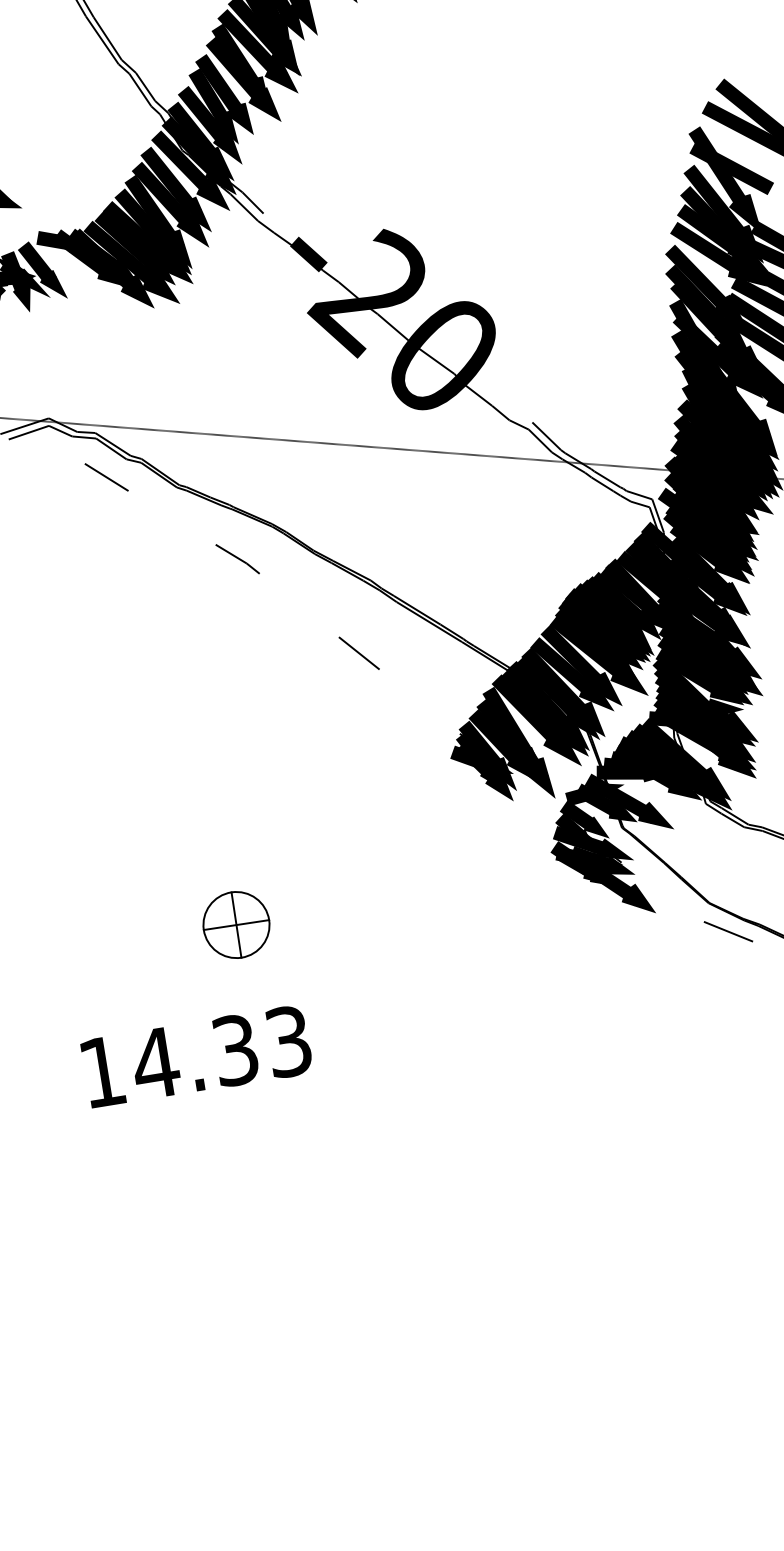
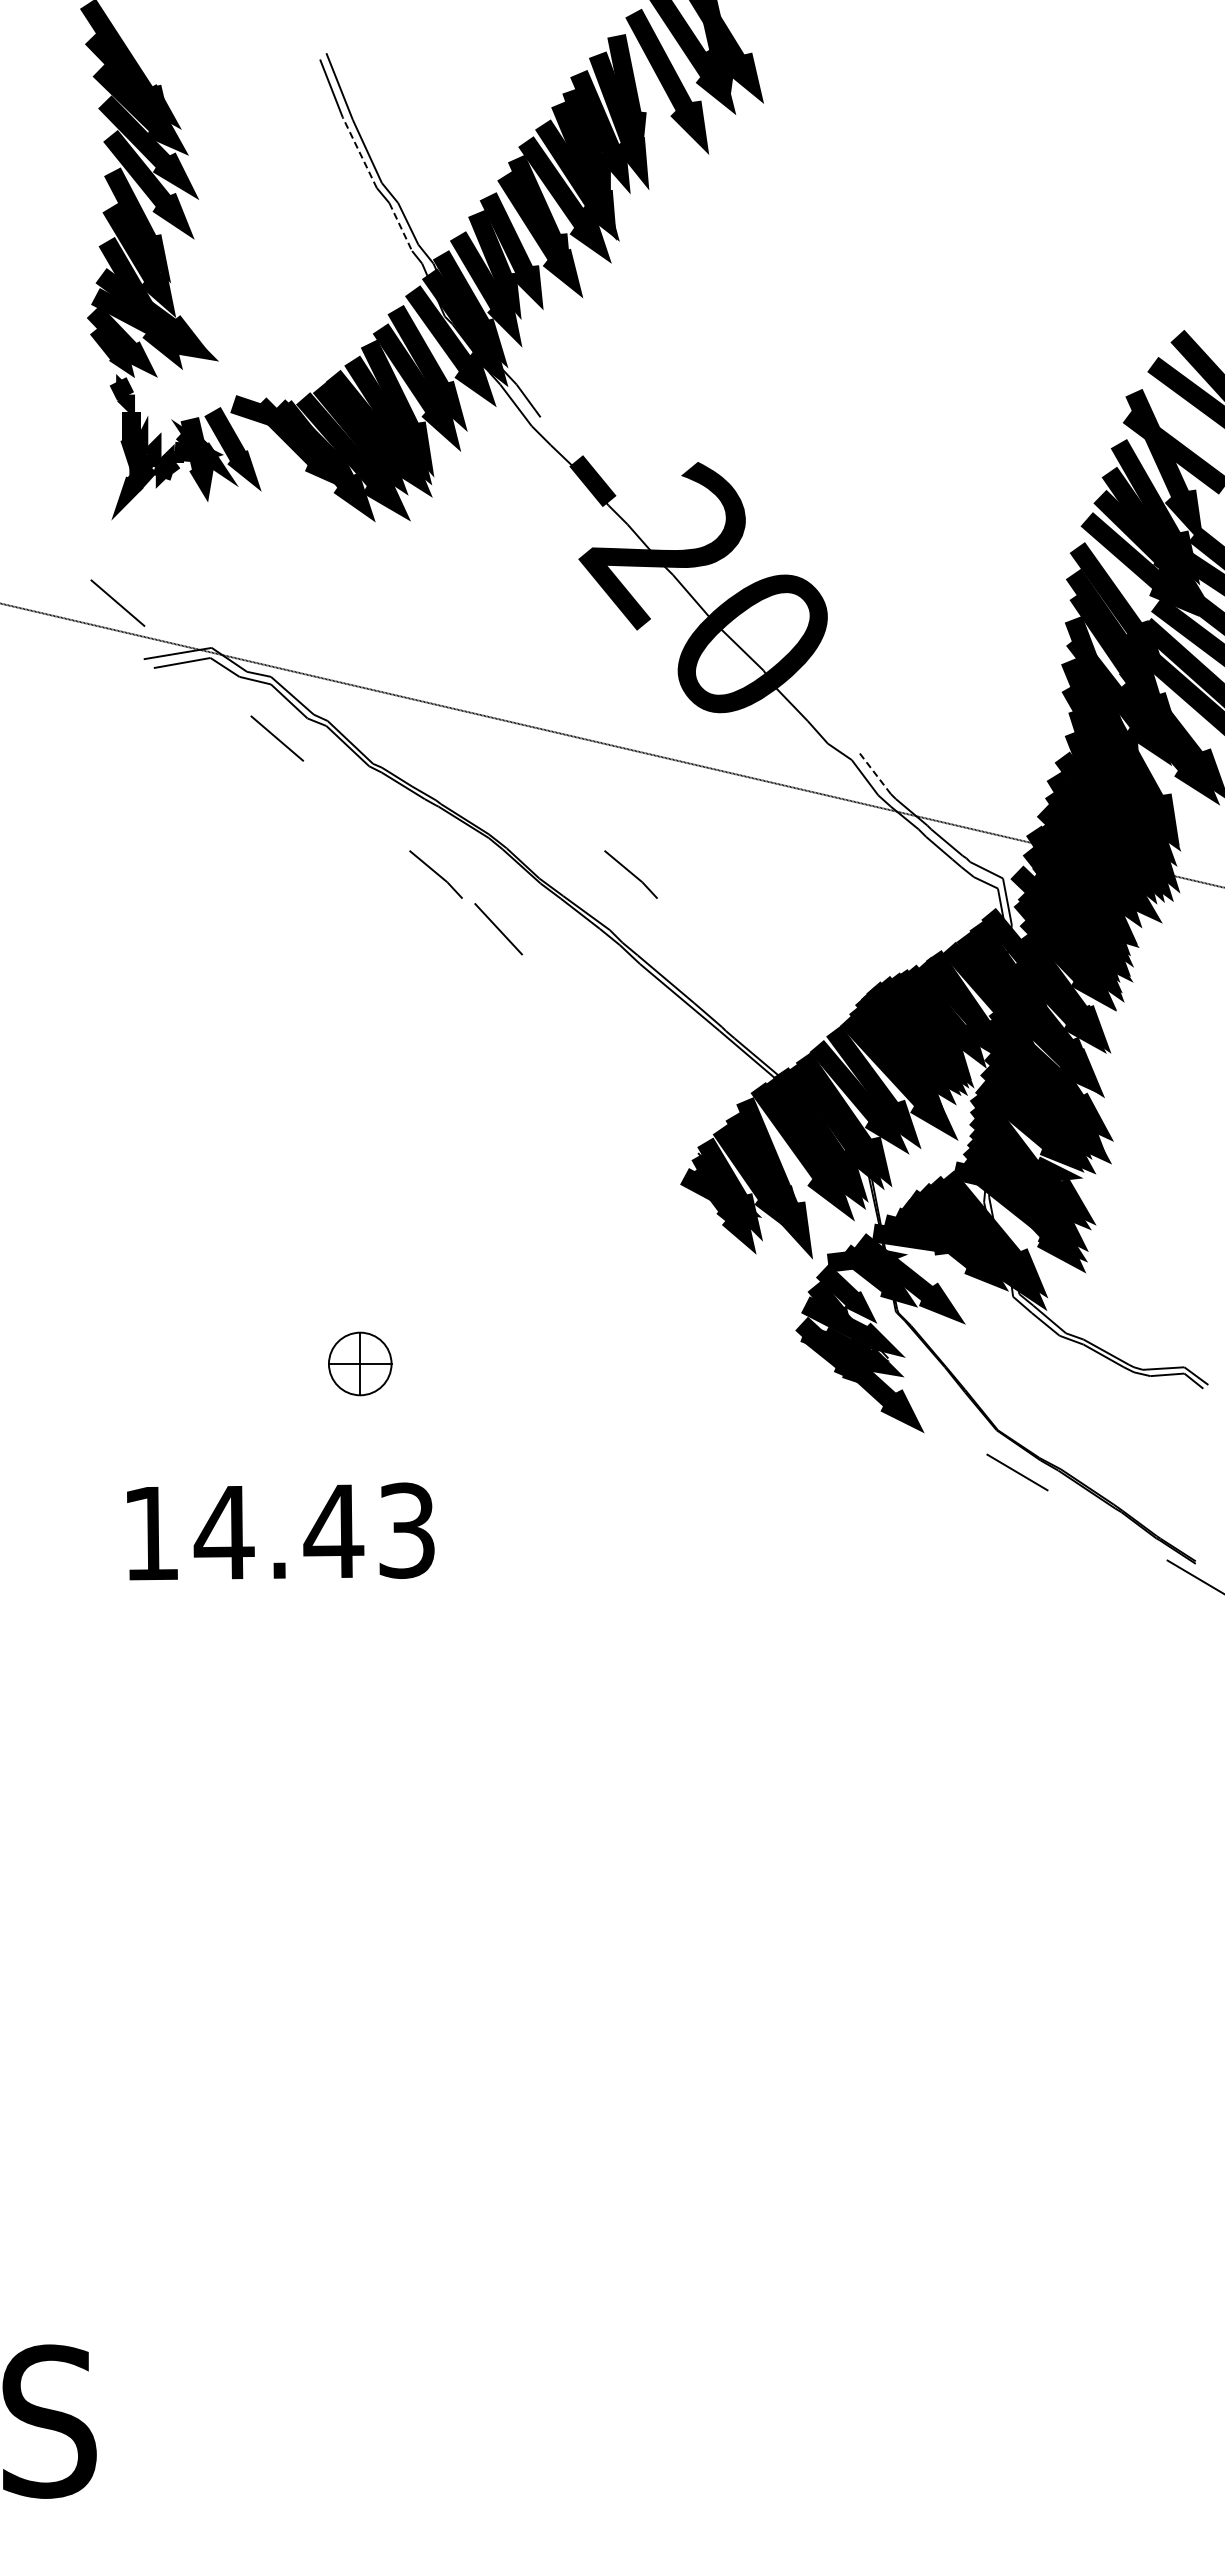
line: (102, 40) -> (359, 152), solid -> dashed
line: (140, 90) -> (400, 227), solid -> dashed
line: (546, 436) -> (874, 772), solid -> dashed
part: (379, 537) -> (630, 874), added
line: (359, 653) -> (498, 929), moved
part: (235, 924) -> (359, 1363), size x0.7
text: (235, 1050) -> (333, 1531), 14.33 -> 14.43

